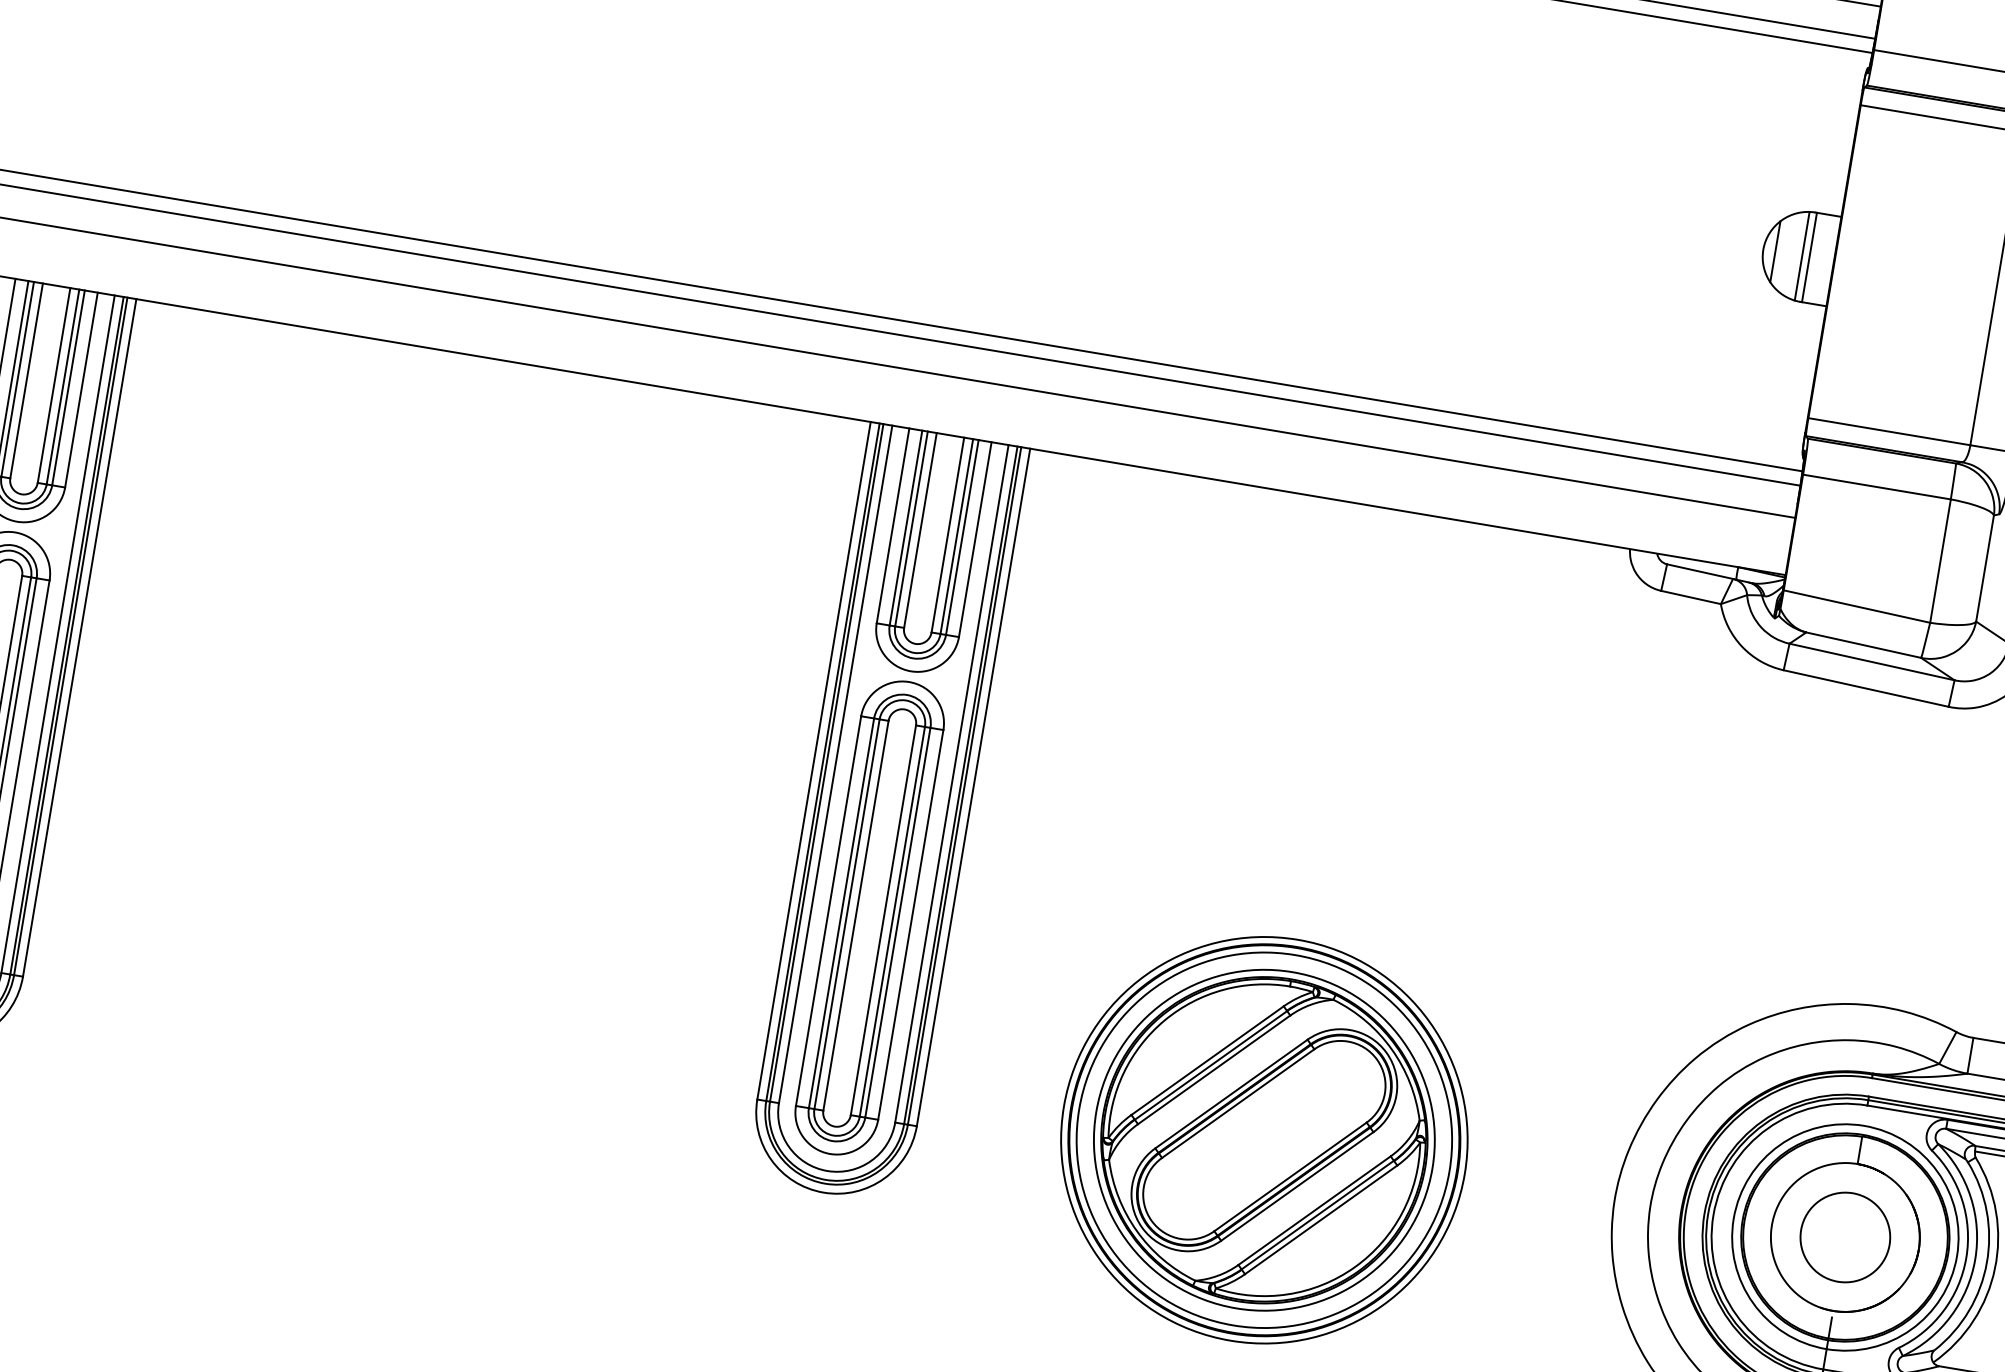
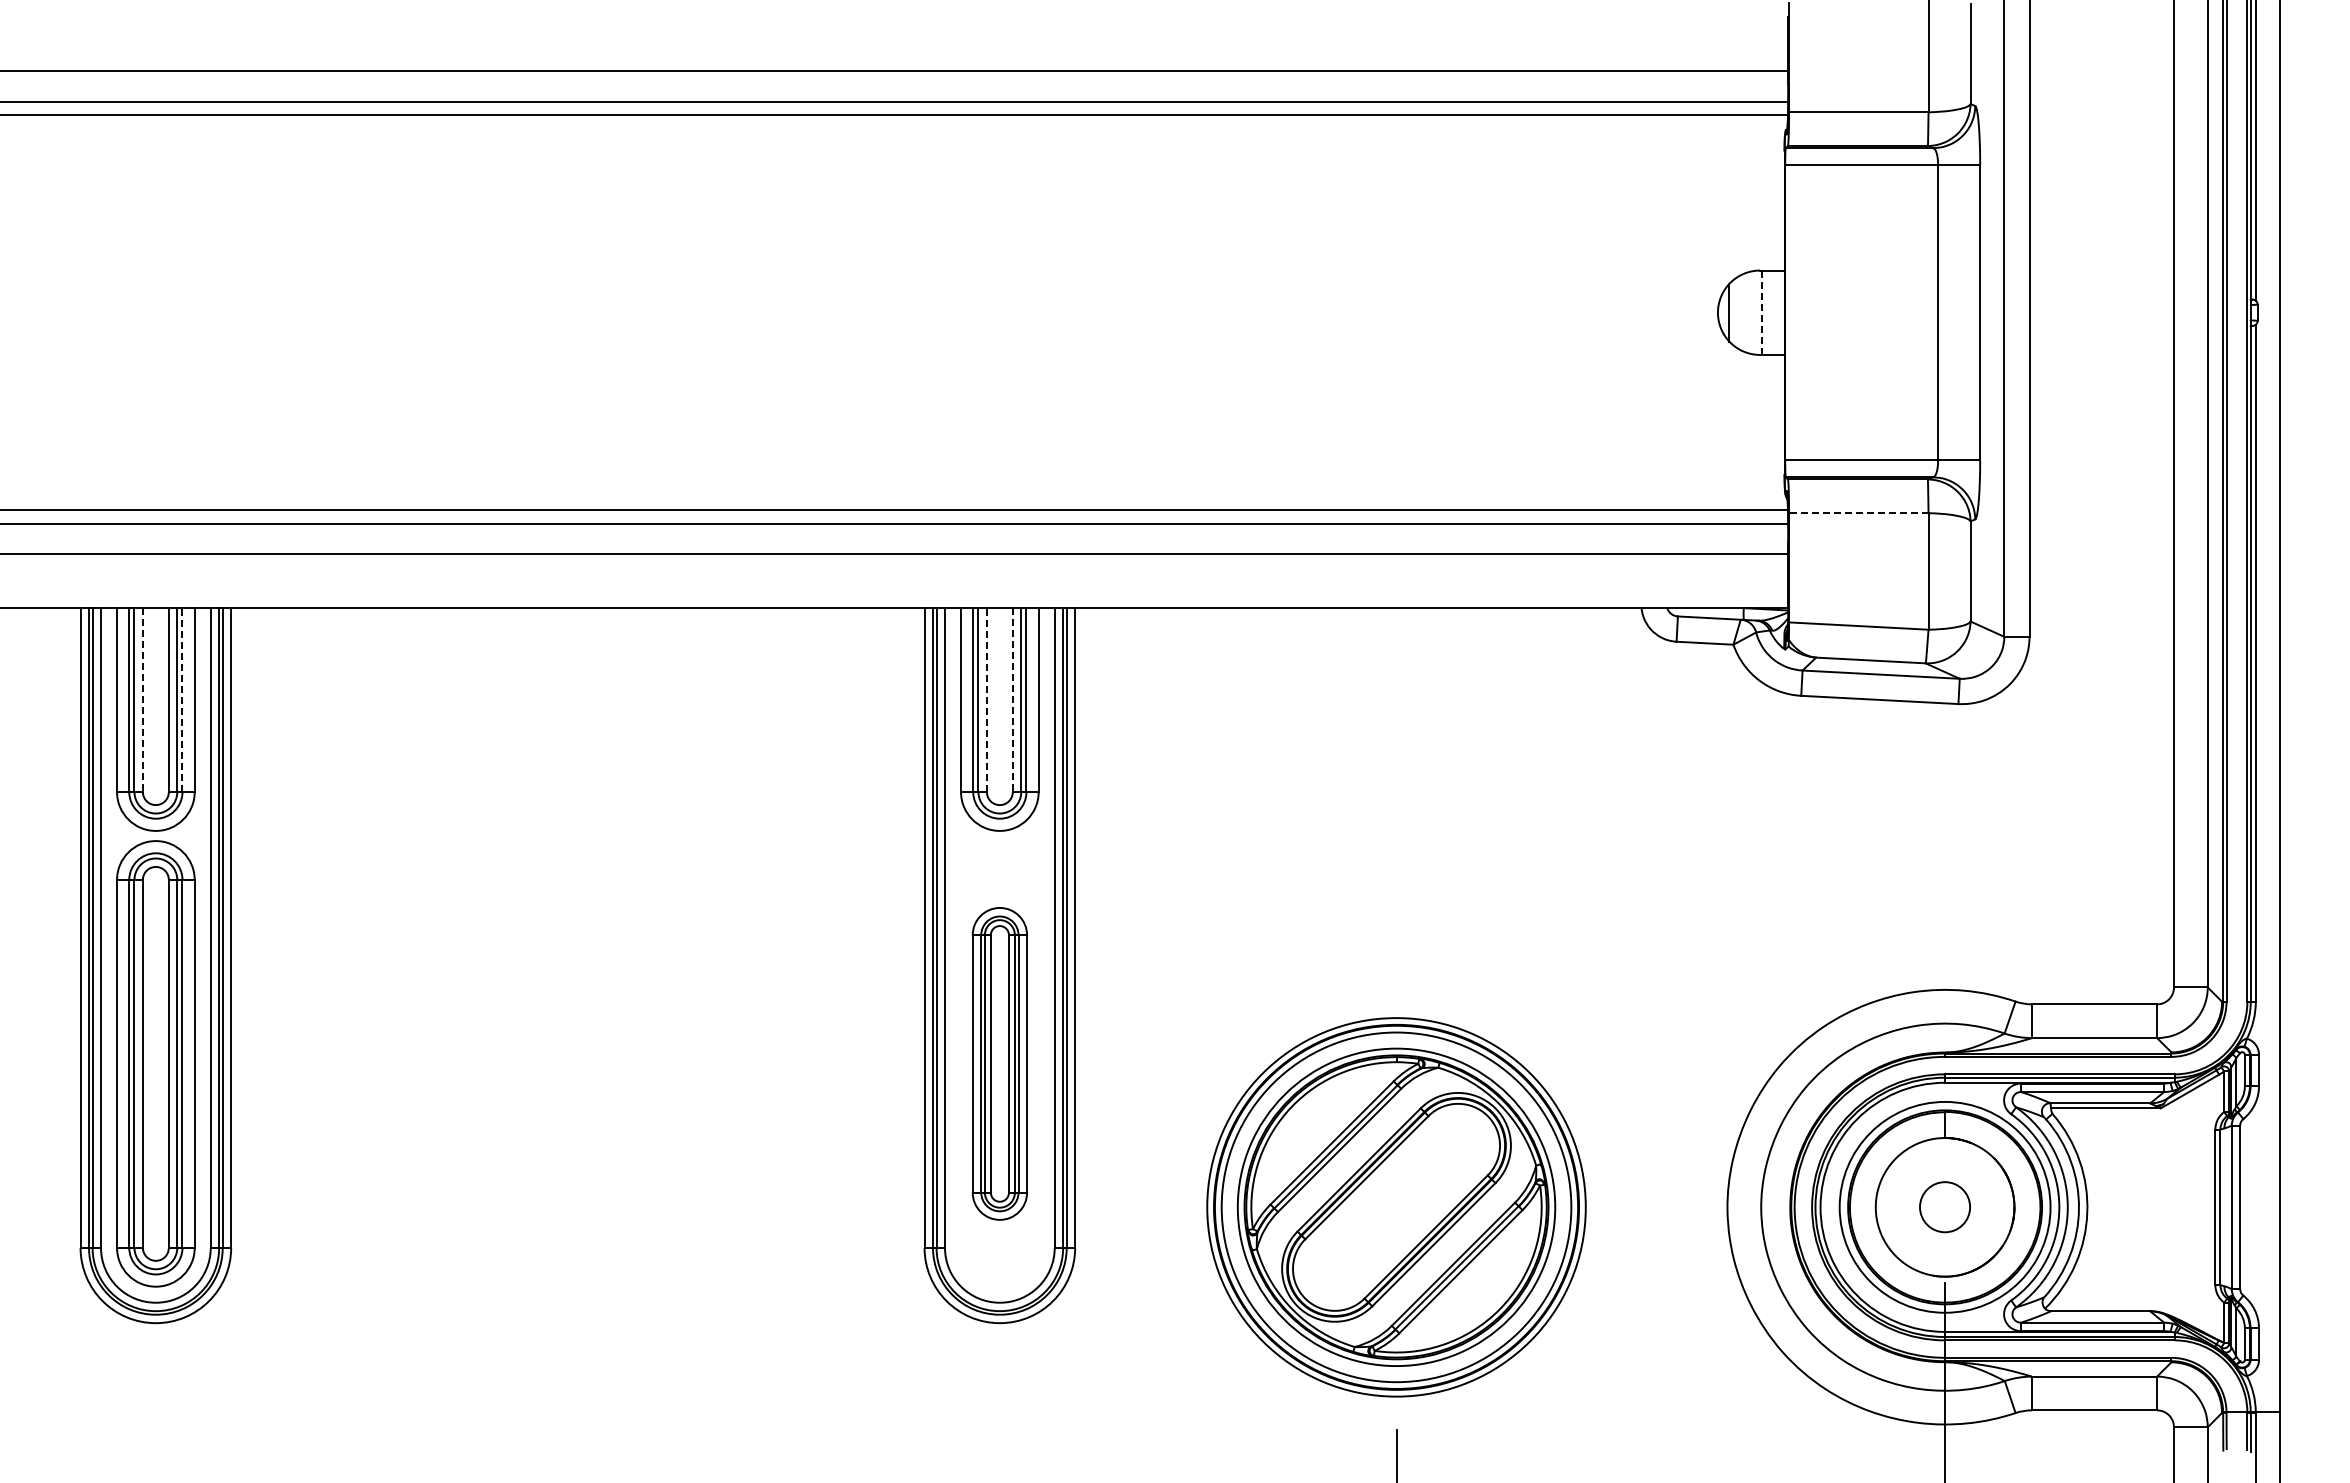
line: (1802, 255) -> (1754, 312), removed
line: (1809, 258) -> (1761, 313), solid -> dashed
line: (26, 381) -> (142, 700), solid -> dashed
line: (68, 388) -> (182, 700), solid -> dashed
line: (1876, 487) -> (1858, 513), solid -> dashed
line: (919, 530) -> (986, 700), solid -> dashed
line: (947, 535) -> (1012, 700), solid -> dashed
part: (869, 917) -> (999, 1063), size x0.7
circle: (1844, 1236) -> (1944, 1206), size x0.6

